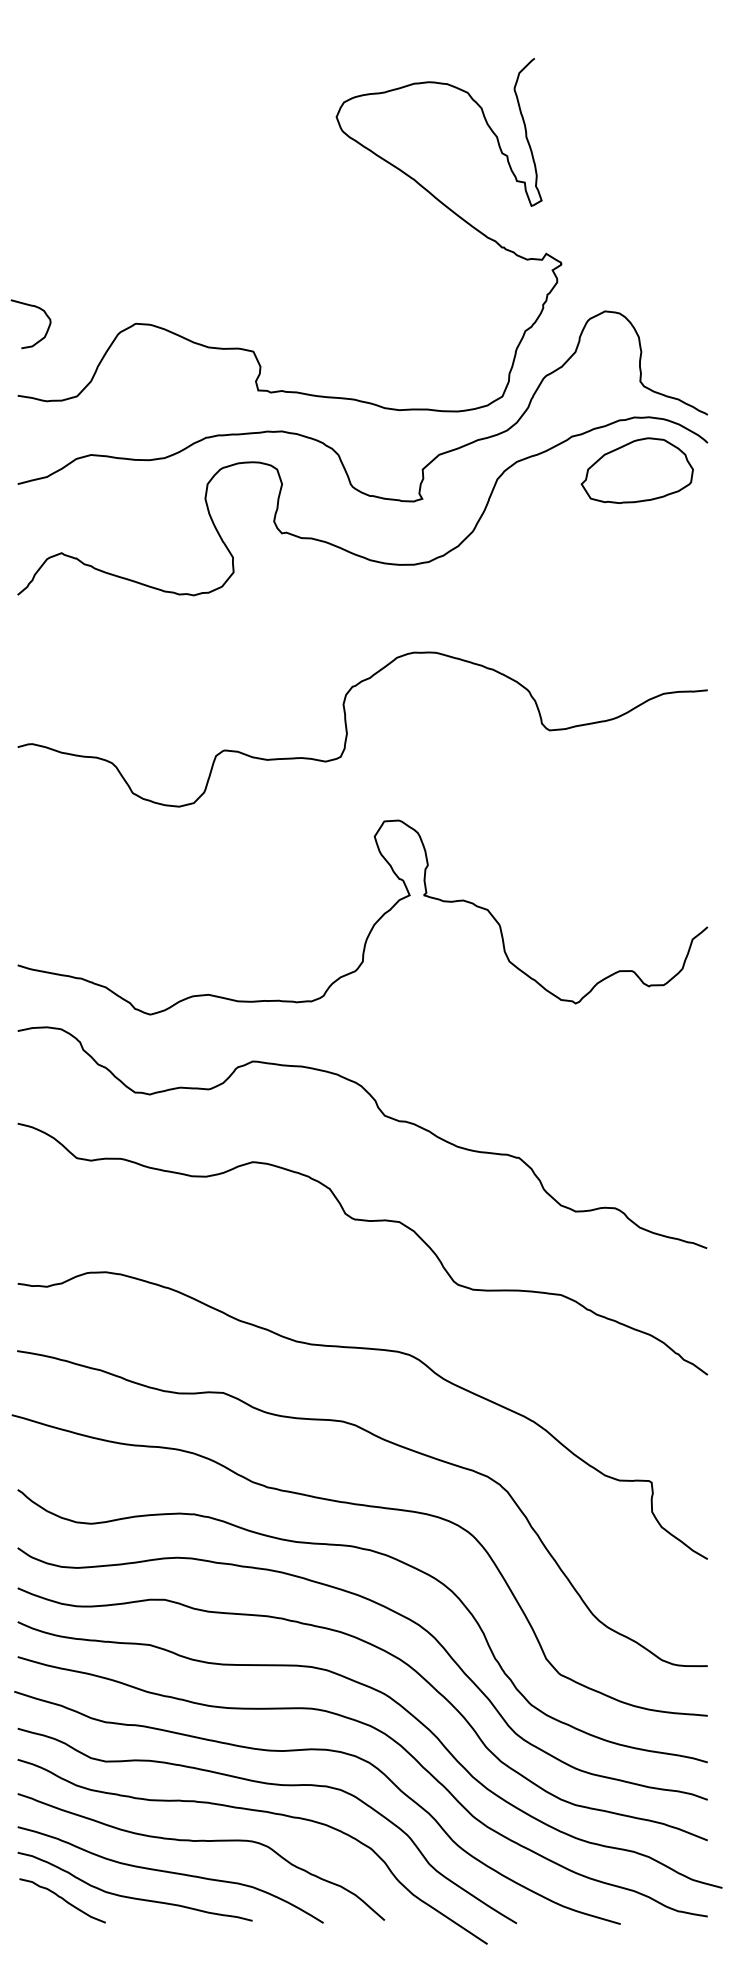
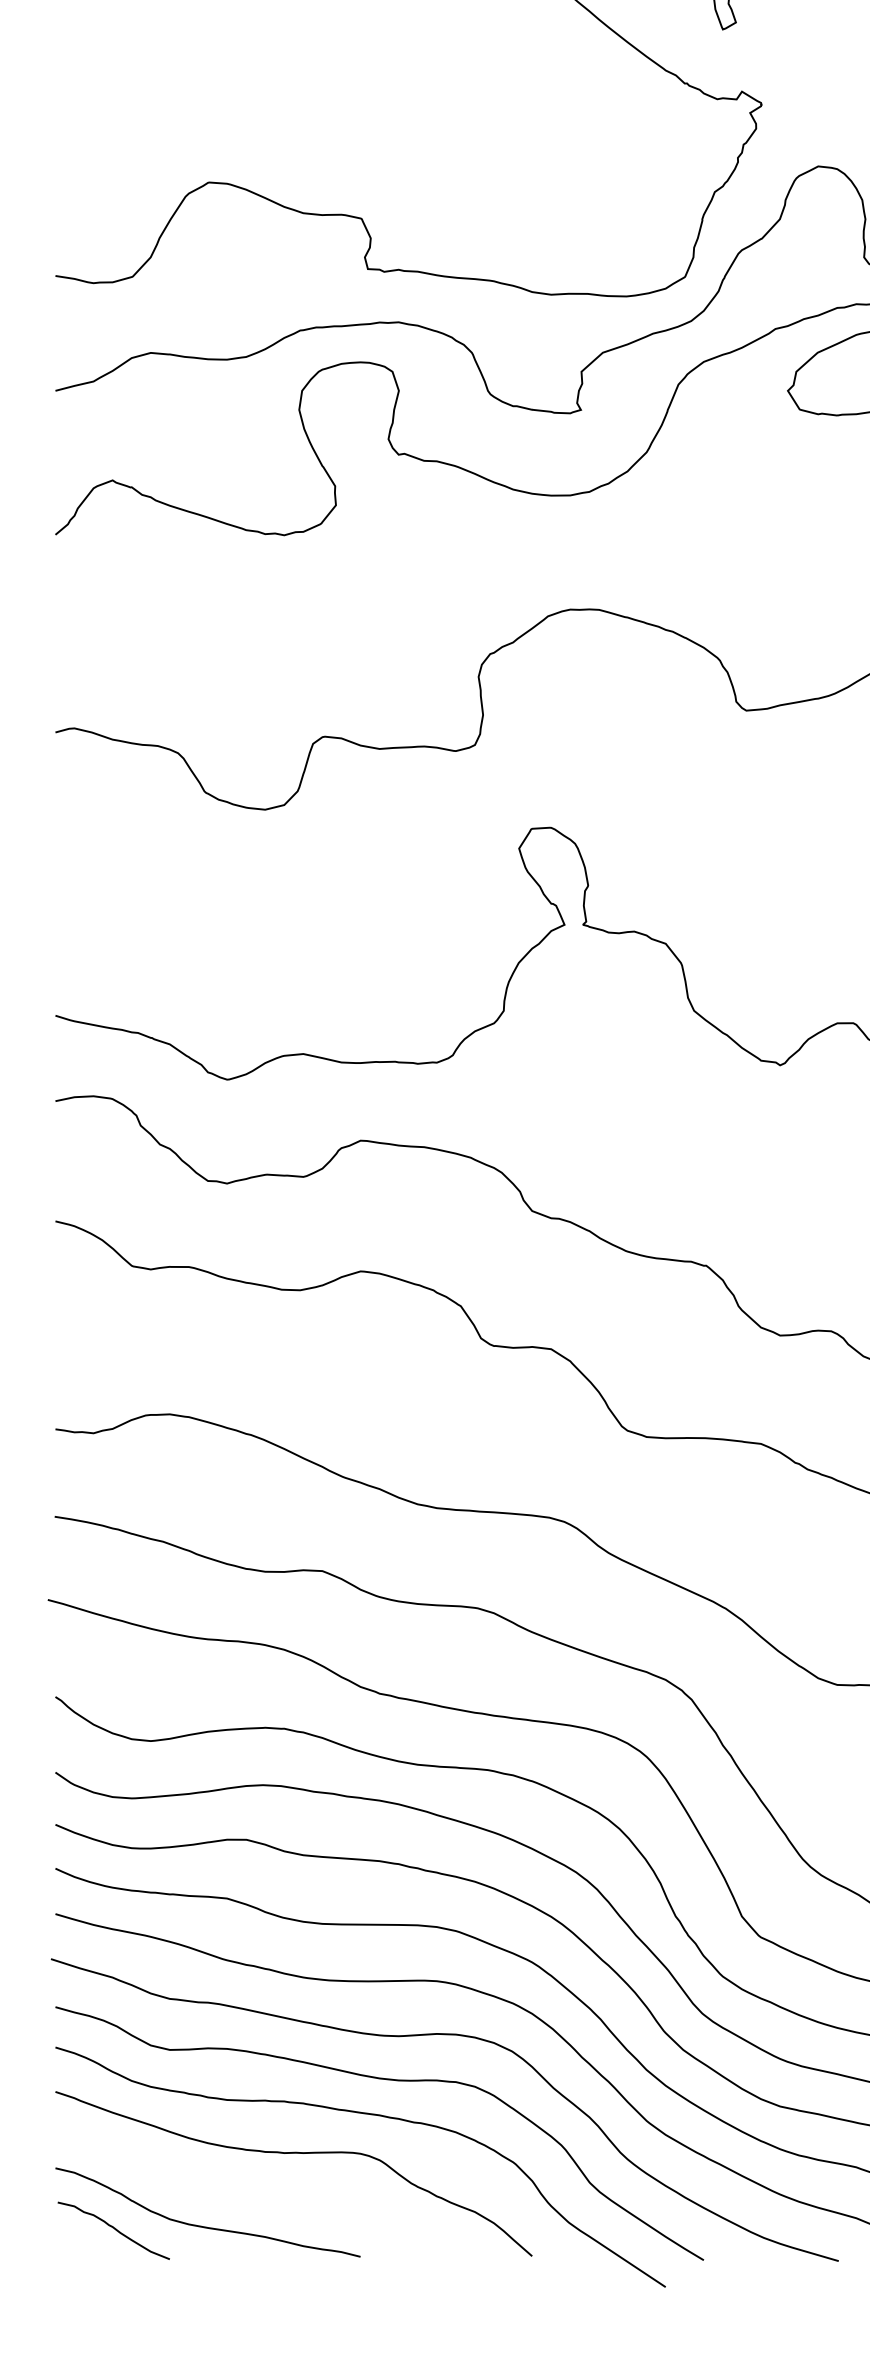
curve: (46, 330) -> (92, 191), removed
curve: (170, 1873) -> (253, 2195), removed

